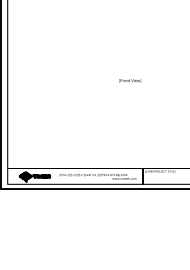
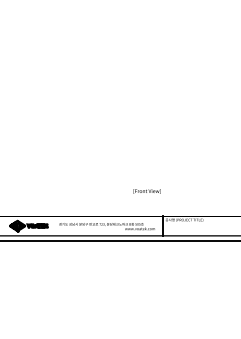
text: (129, 80) -> (146, 191), moved

